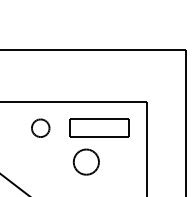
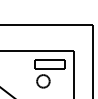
part: (40, 128) -> (20, 64), removed

